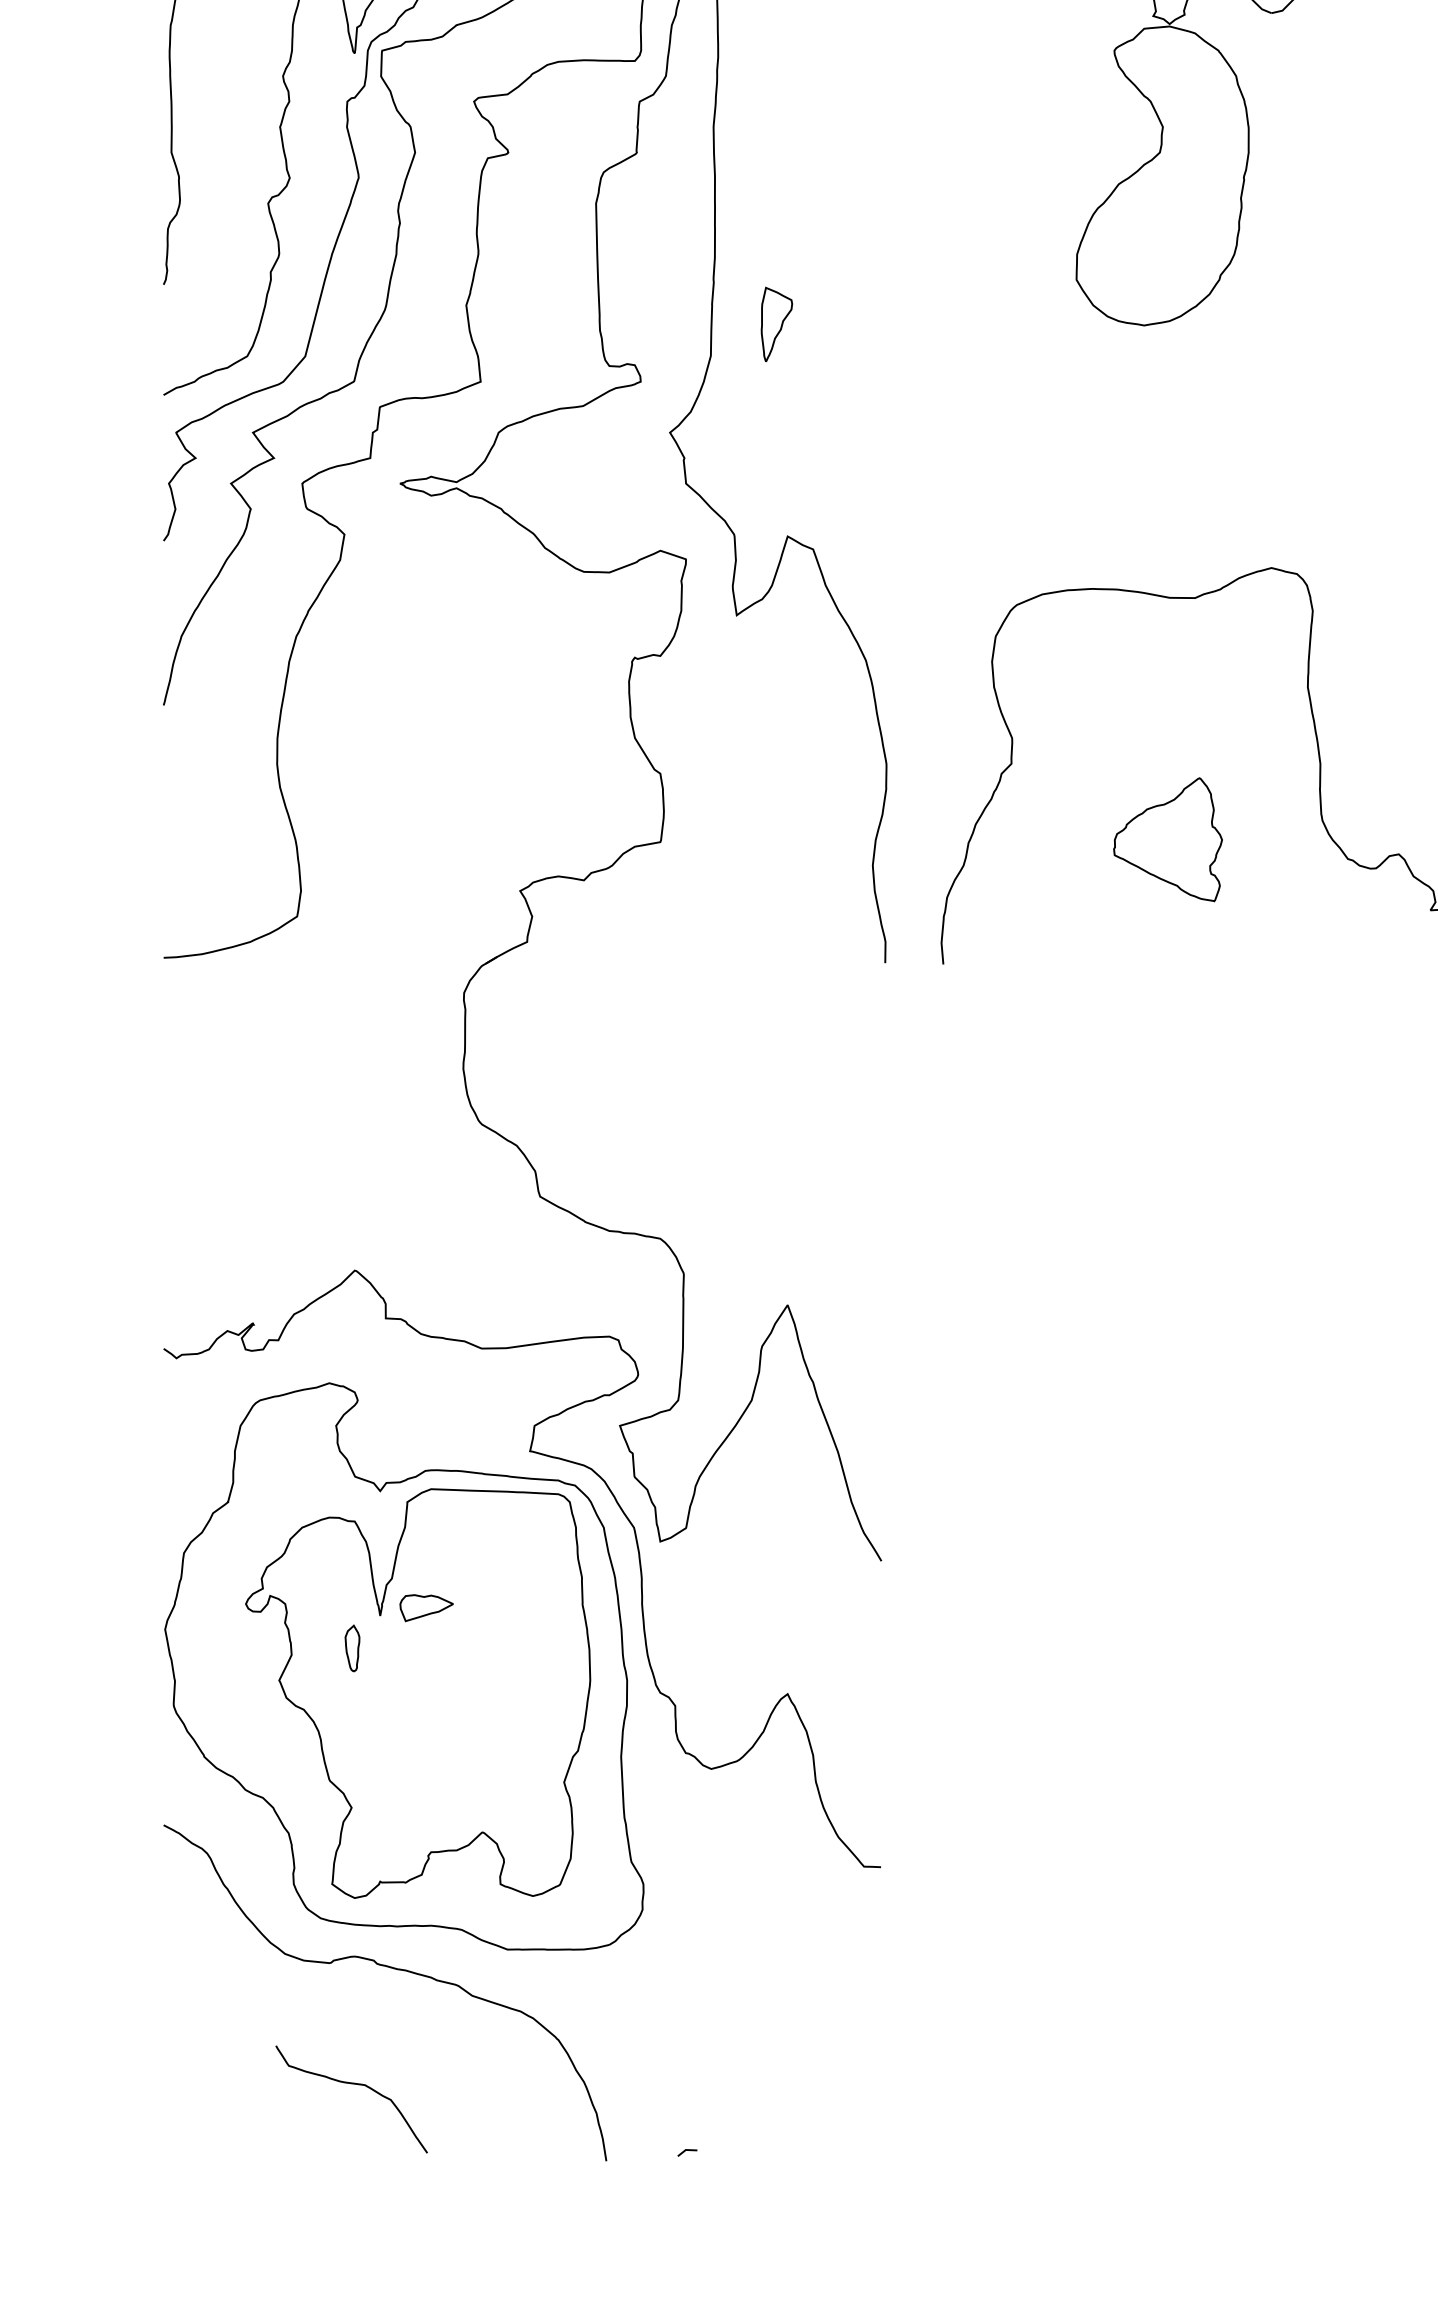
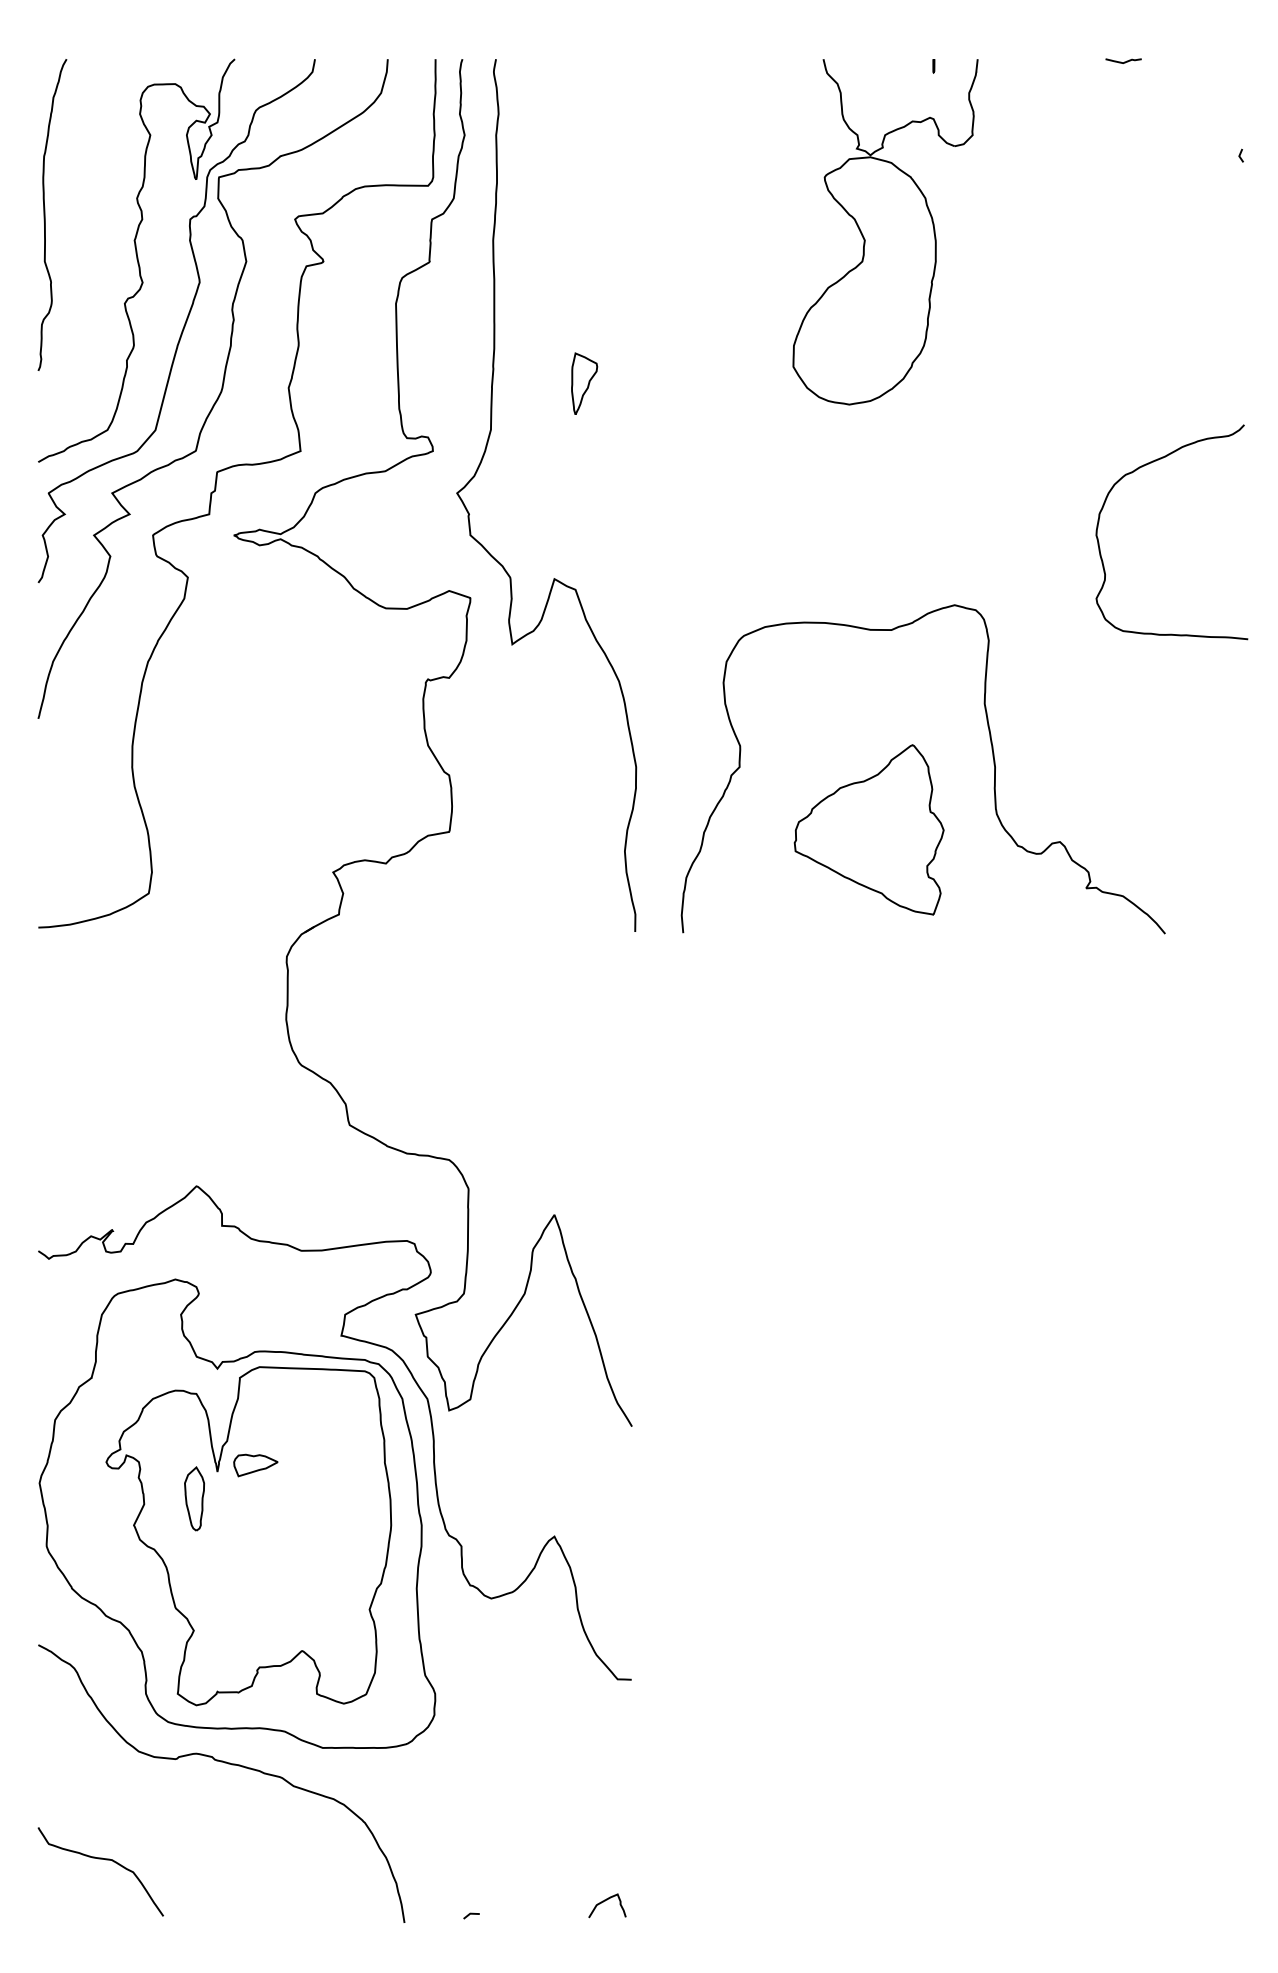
part: (776, 324) -> (584, 383), moved
part: (1167, 839) -> (868, 829), size x1.67
part: (352, 1648) -> (194, 1498), size x1.67
curve: (351, 2084) -> (100, 1859), moved
curve: (849, 2135) -> (605, 1901), added

